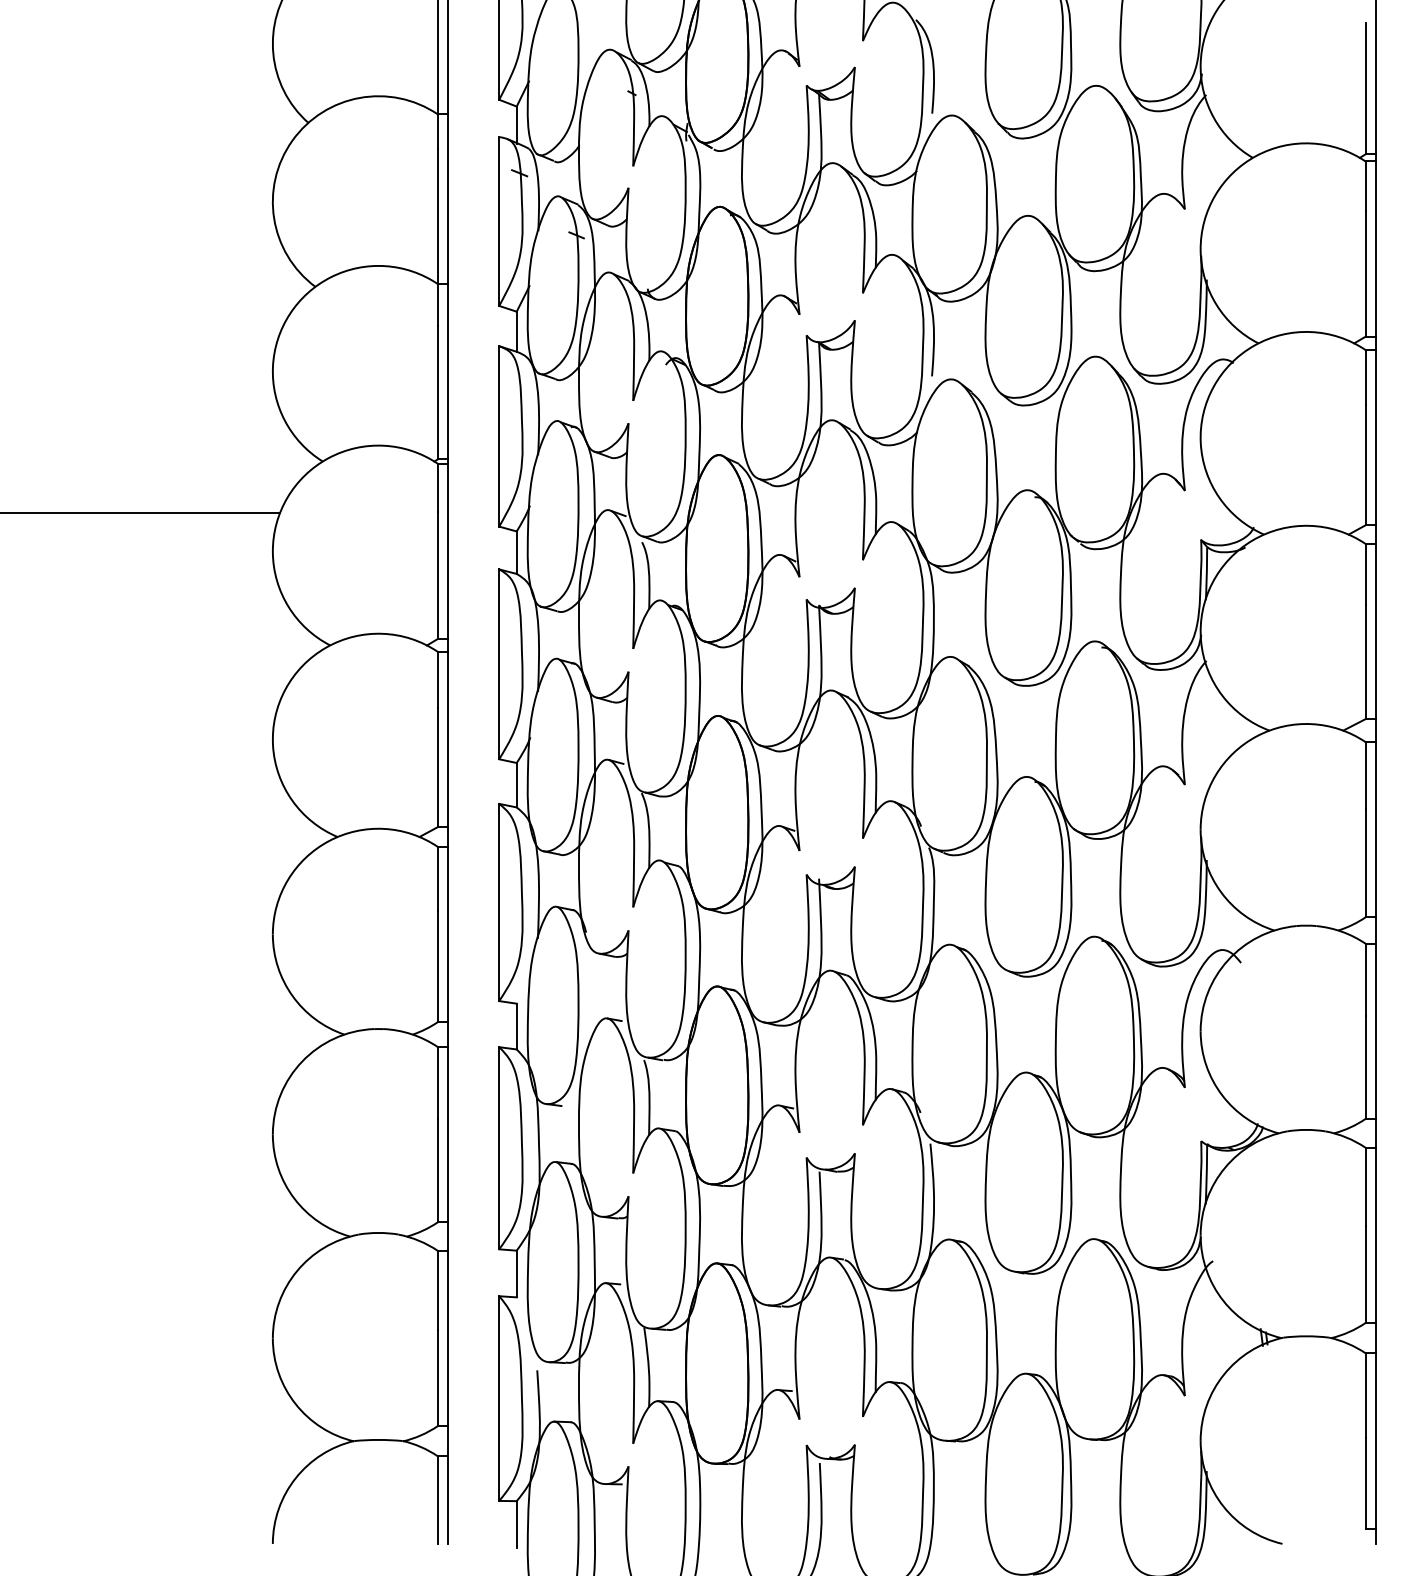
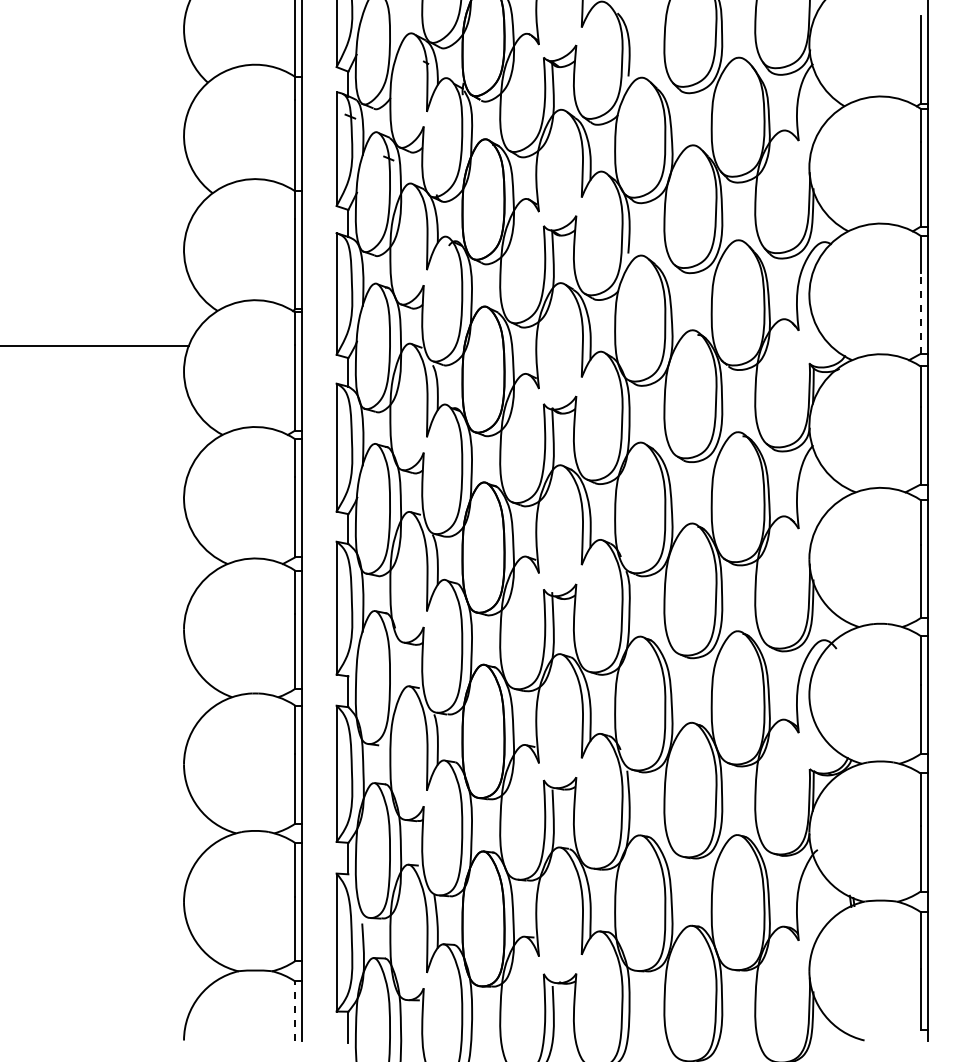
line: (1365, 463) -> (920, 312), solid -> dashed
line: (438, 1500) -> (295, 1011), solid -> dashed

